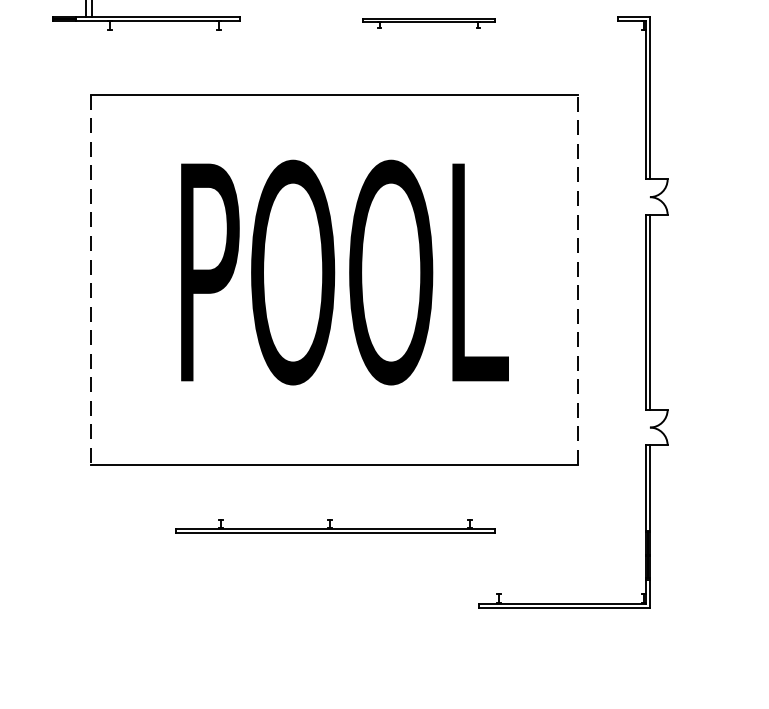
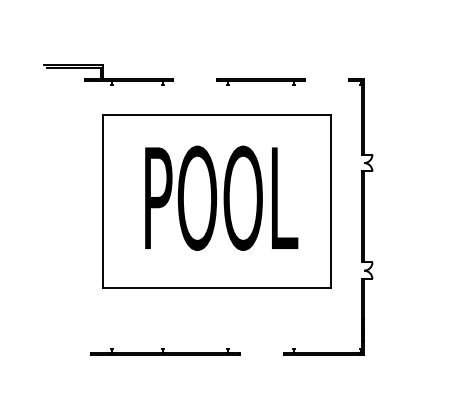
part: (428, 22) -> (260, 81), size x1.43
line: (577, 279) -> (330, 201), dashed -> solid
line: (89, 281) -> (102, 202), dashed -> solid
part: (335, 525) -> (165, 351), moved

